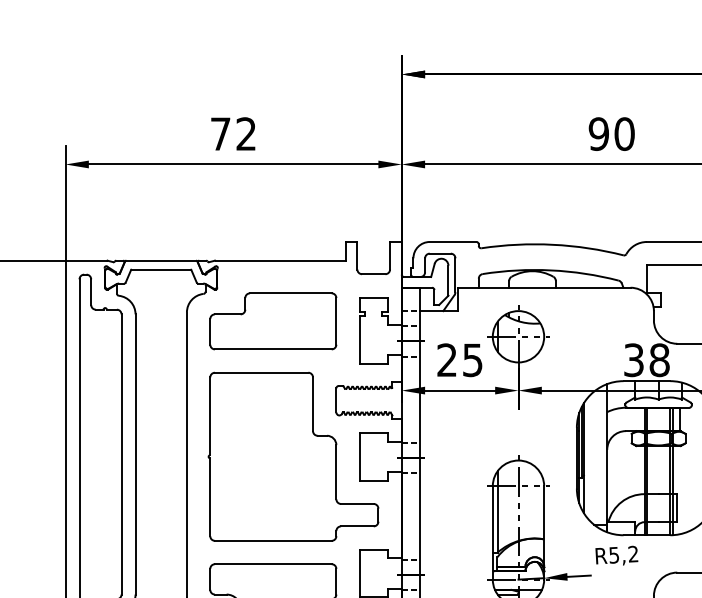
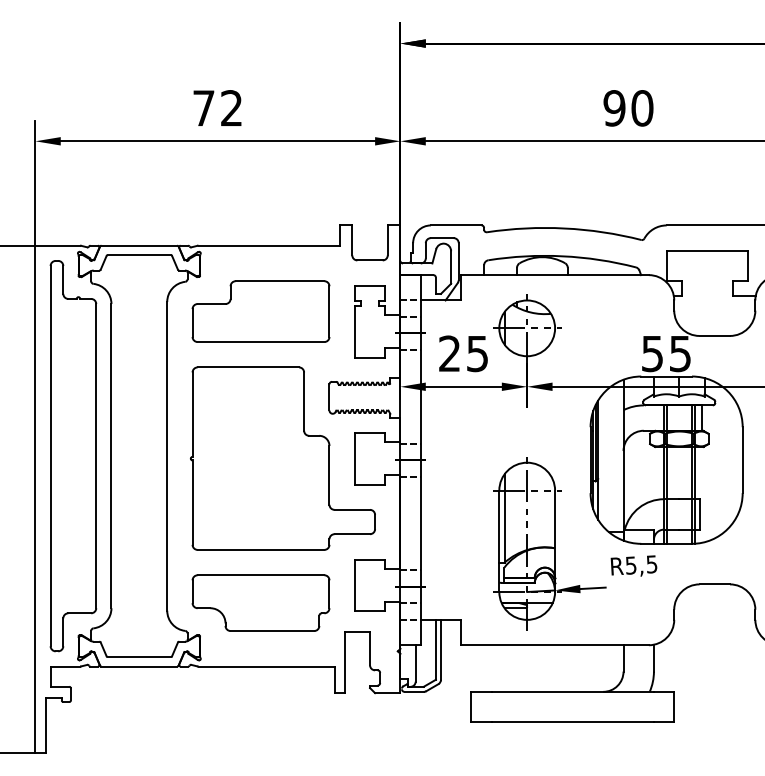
text: (646, 359) -> (666, 353), 38 -> 55
text: (632, 554) -> (651, 564), R5,2 -> R5,5

